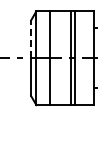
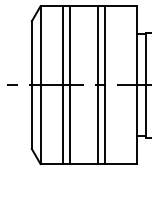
line: (31, 39) -> (32, 53), dashed -> solid
line: (54, 58) -> (71, 85), added

